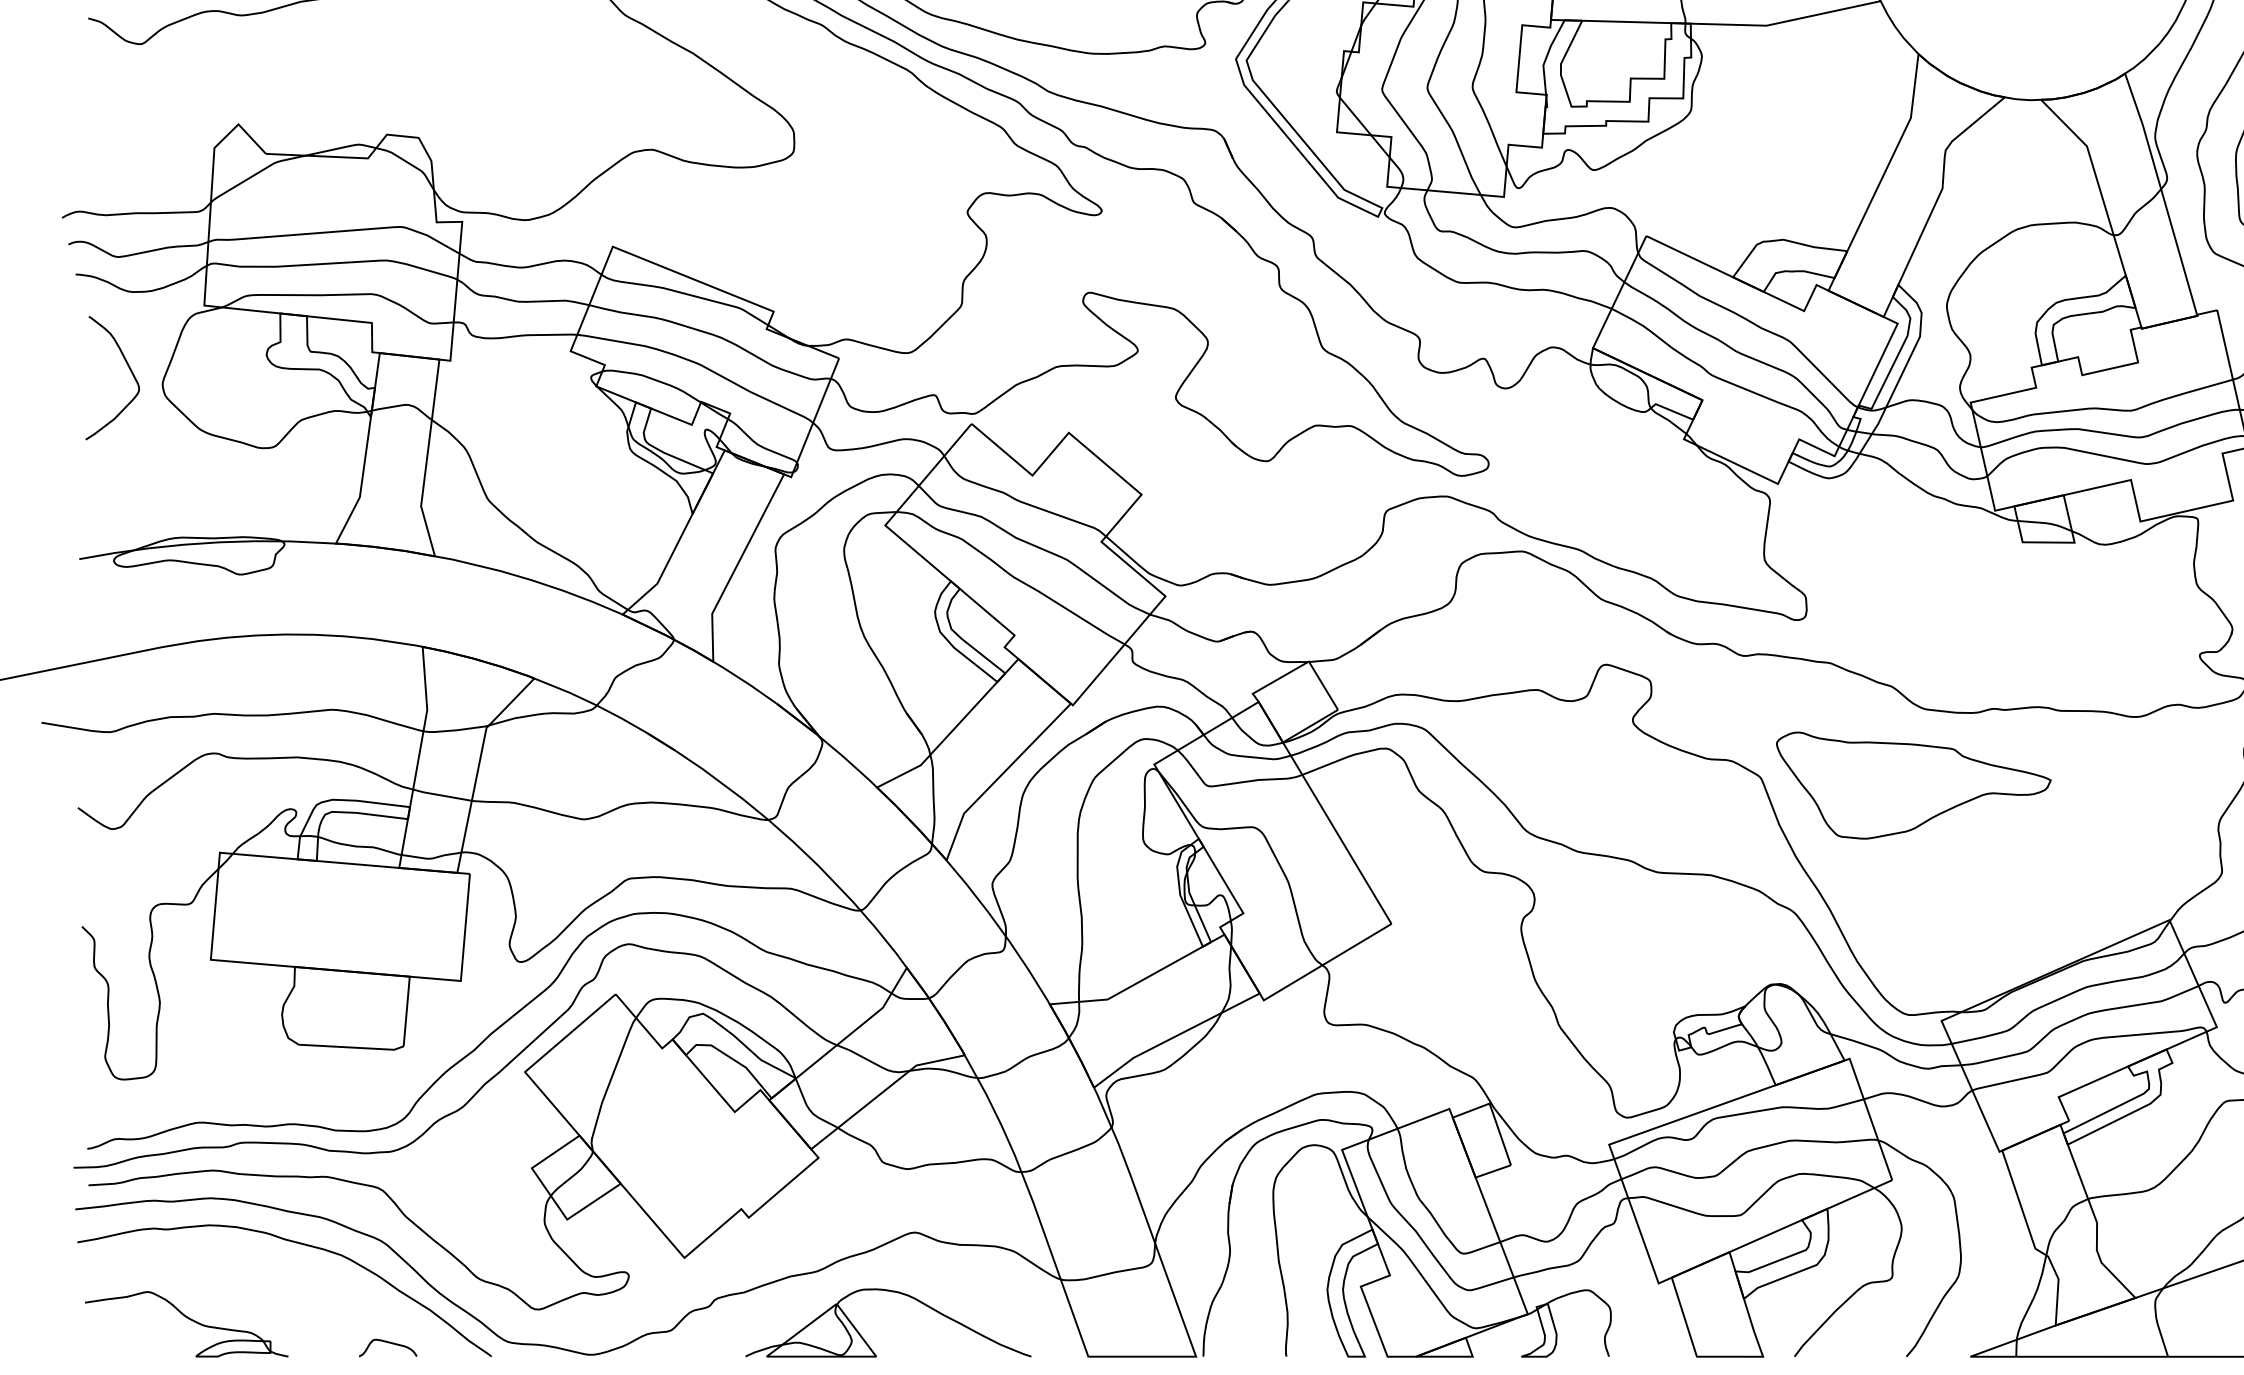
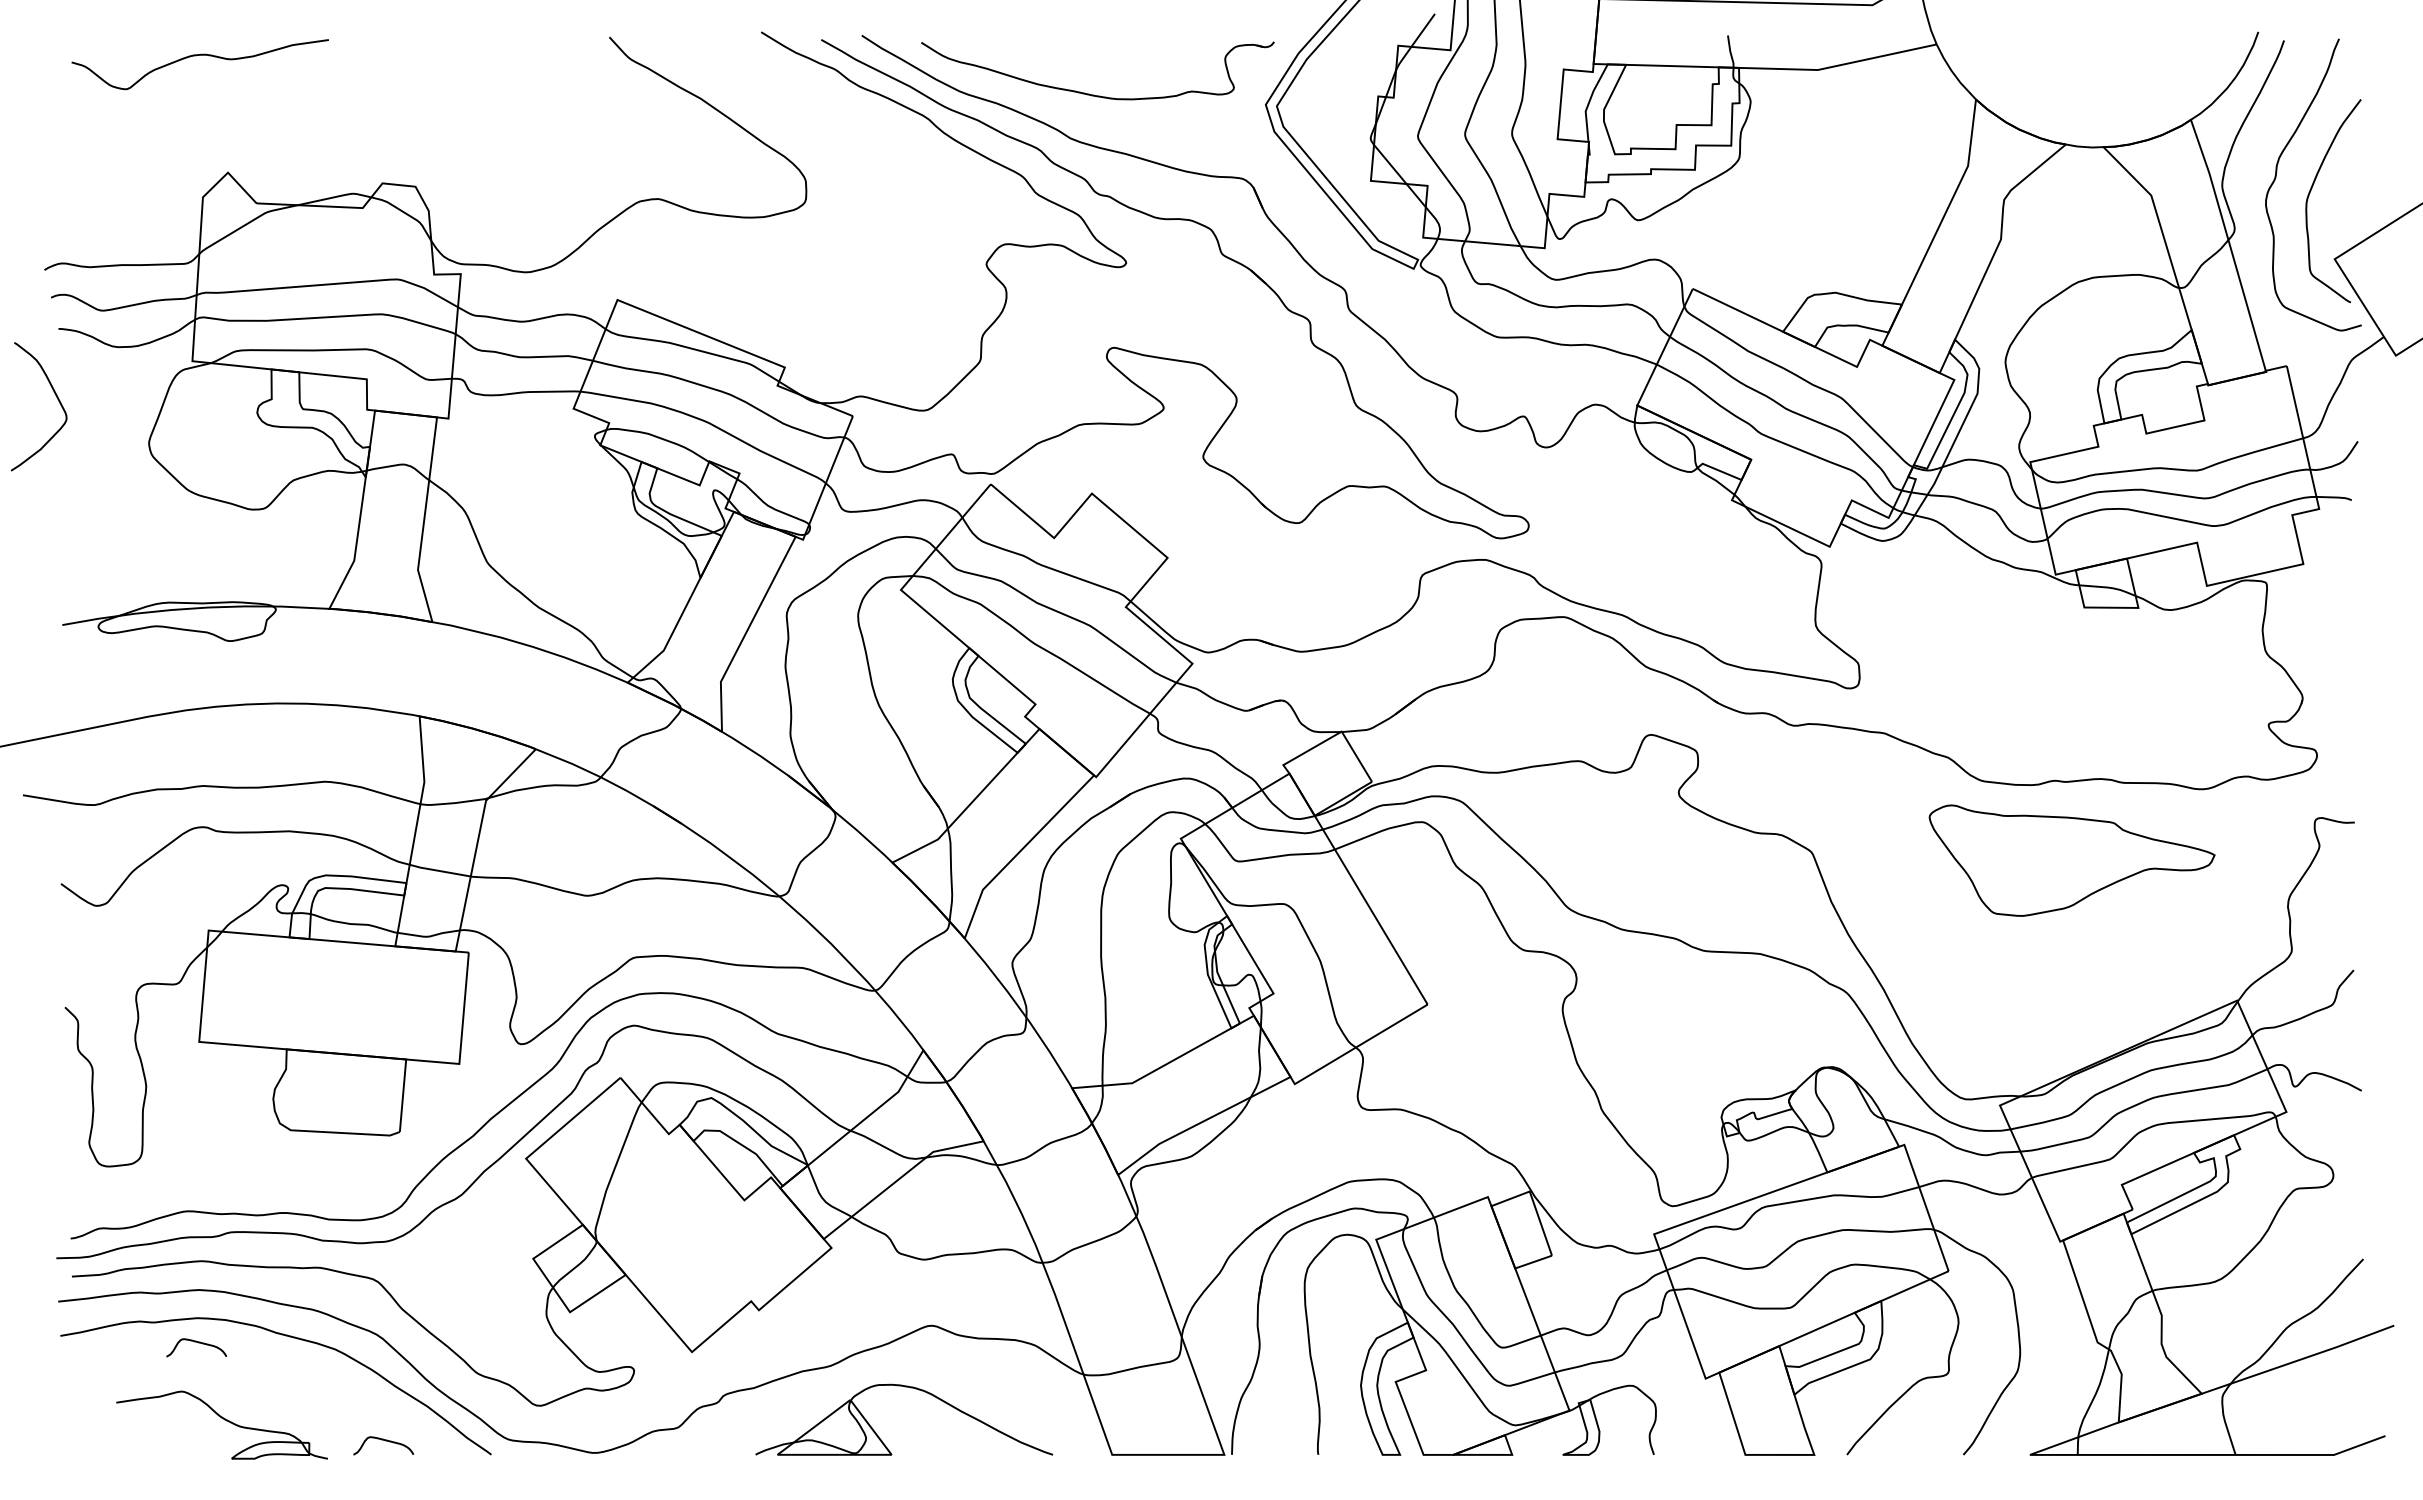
curve: (129, 369) -> (56, 397), moved
part: (1913, 785) -> (2071, 860), moved
curve: (210, 1249) -> (198, 1343), added
part: (186, 1323) -> (221, 1424), moved

